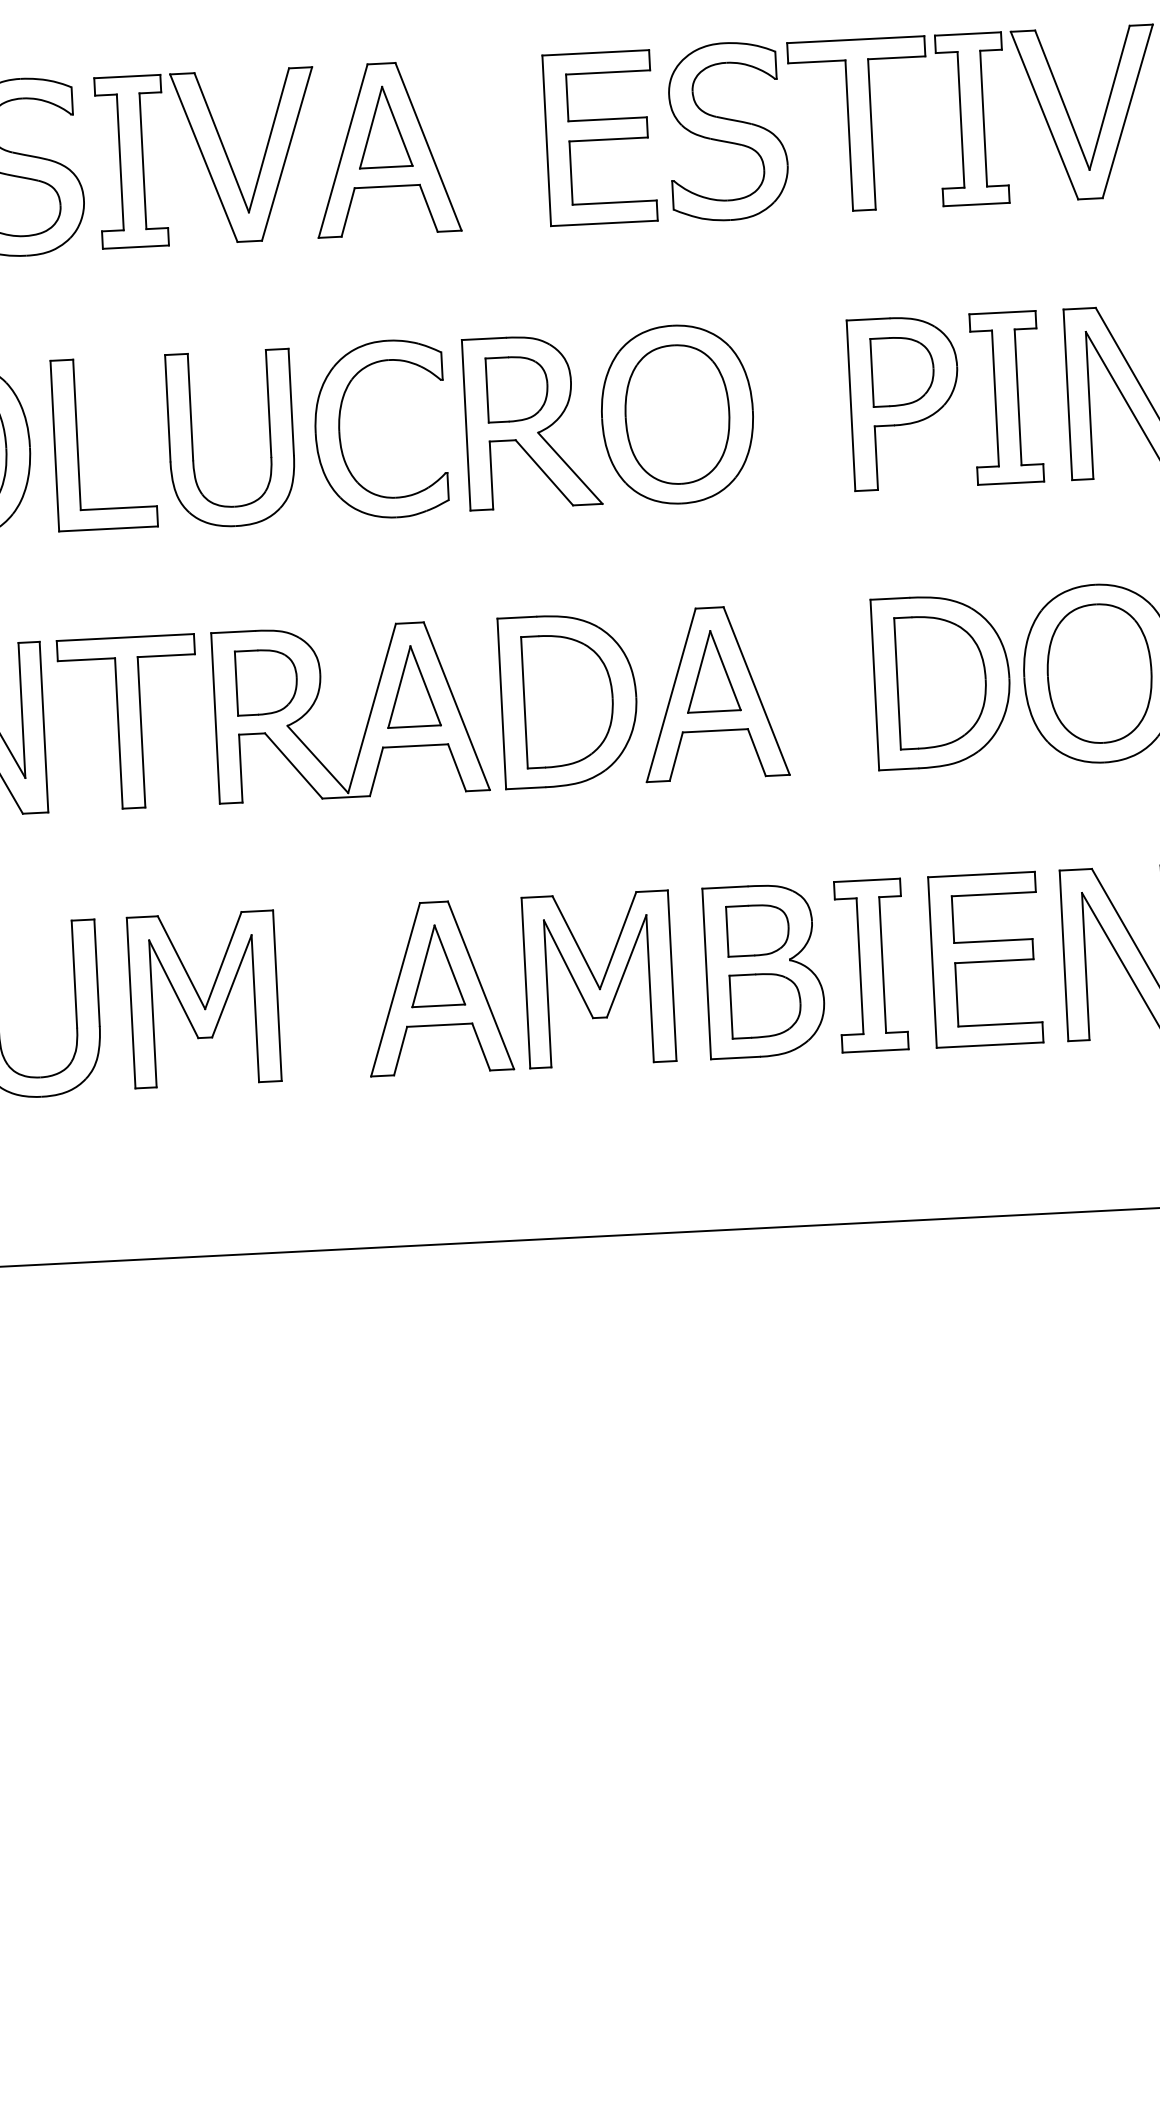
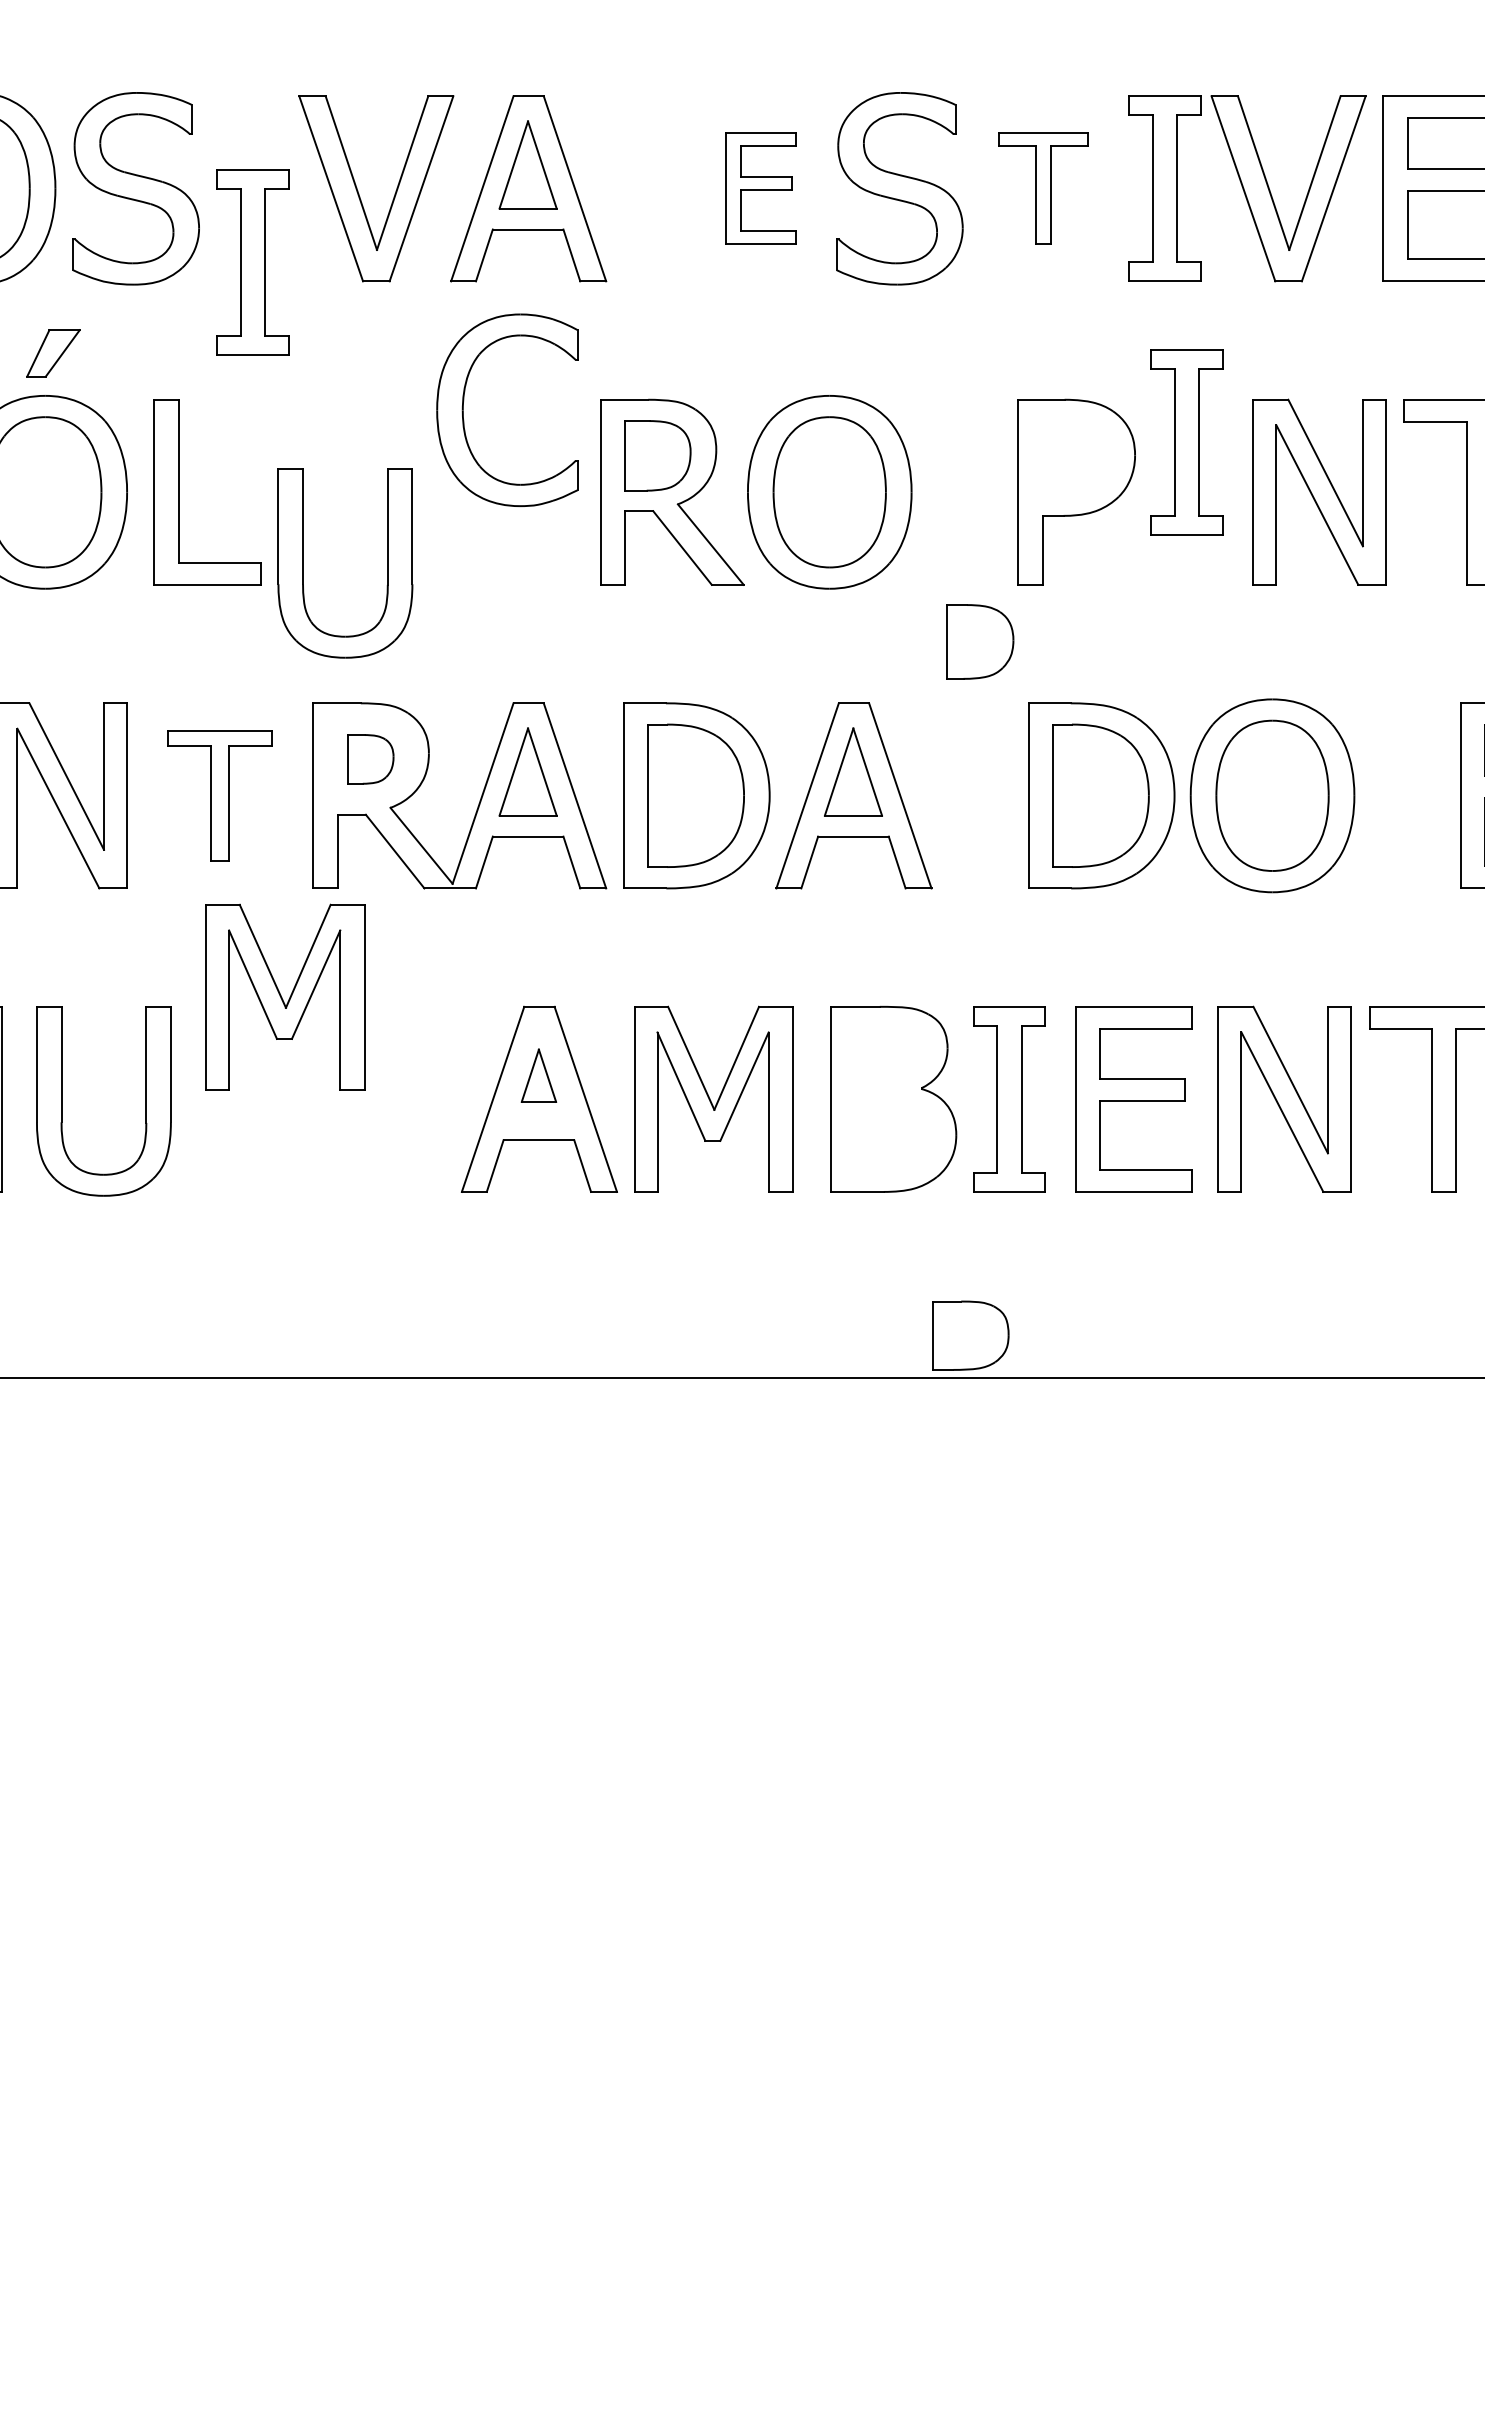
part: (860, 124) -> (1043, 188), size x0.6
part: (599, 137) -> (760, 188), size x0.6
part: (131, 161) -> (252, 262), moved
part: (903, 371) -> (980, 641), moved
part: (1006, 398) -> (1186, 442), moved
part: (340, 422) -> (464, 400), moved
part: (192, 441) -> (303, 563), moved
part: (266, 682) -> (370, 759), size x0.7
part: (129, 722) -> (219, 795), size x0.7
part: (757, 929) -> (888, 1054), removed
part: (436, 965) -> (538, 1075), size x0.6
part: (204, 998) -> (285, 996), moved
part: (765, 1005) -> (970, 1335), moved

